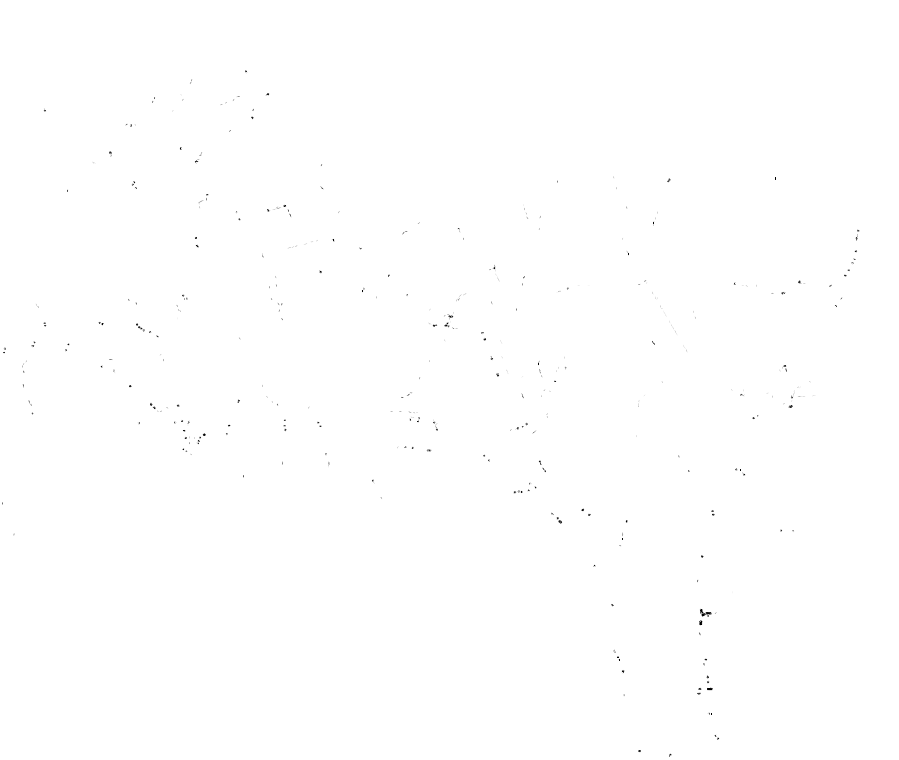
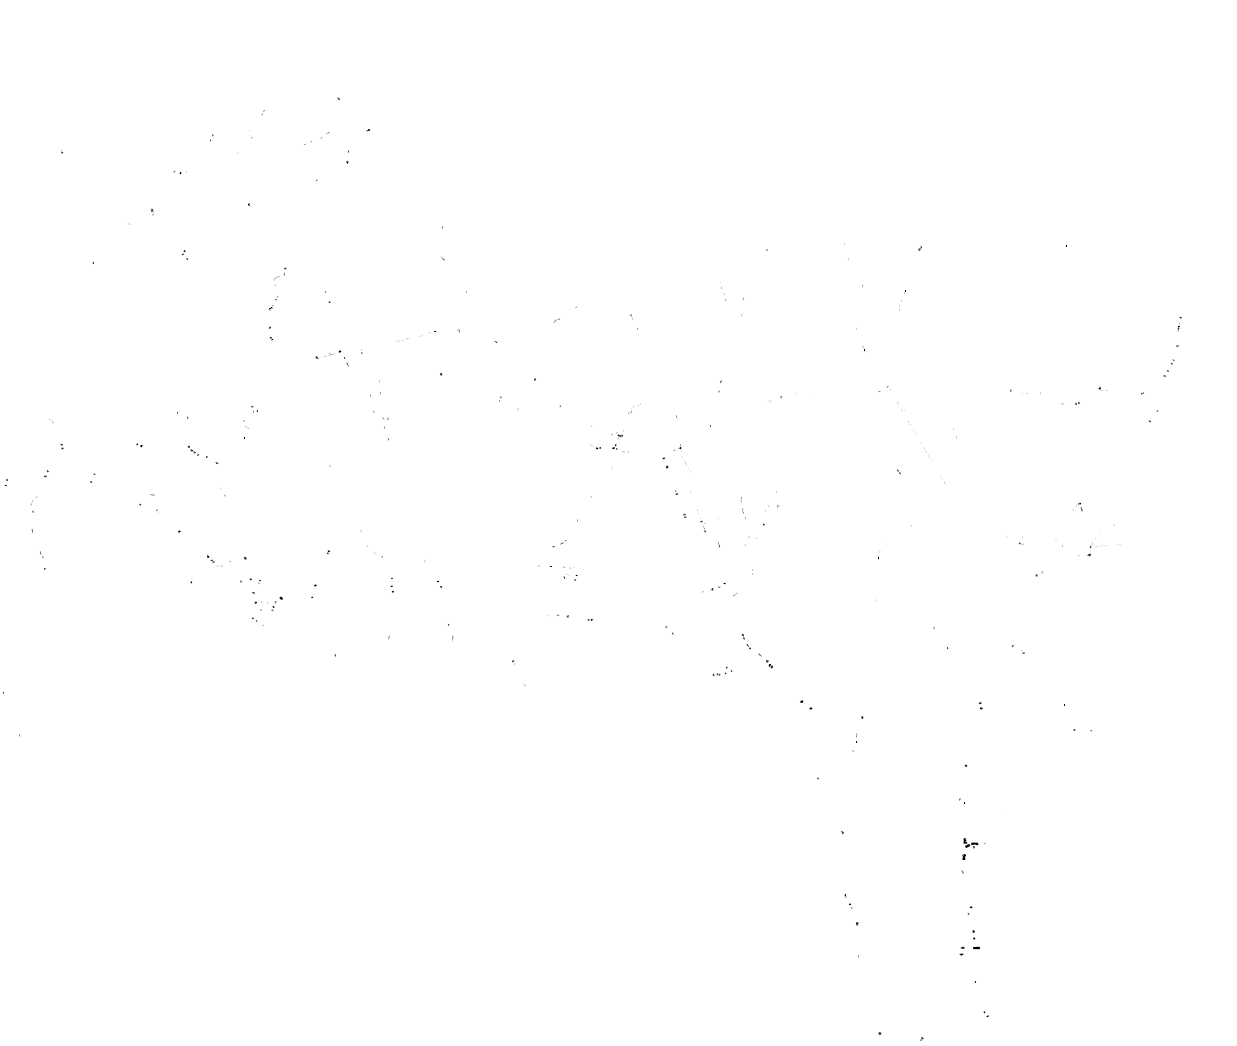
part: (198, 157) -> (273, 303), moved
part: (278, 210) -> (331, 358), moved
part: (849, 266) -> (1168, 367), size x0.71
part: (493, 272) -> (679, 454), moved
part: (793, 397) -> (1091, 547), size x0.62
part: (434, 425) -> (702, 525), moved
part: (525, 487) -> (722, 670), size x0.62
part: (556, 517) -> (765, 660), moved

